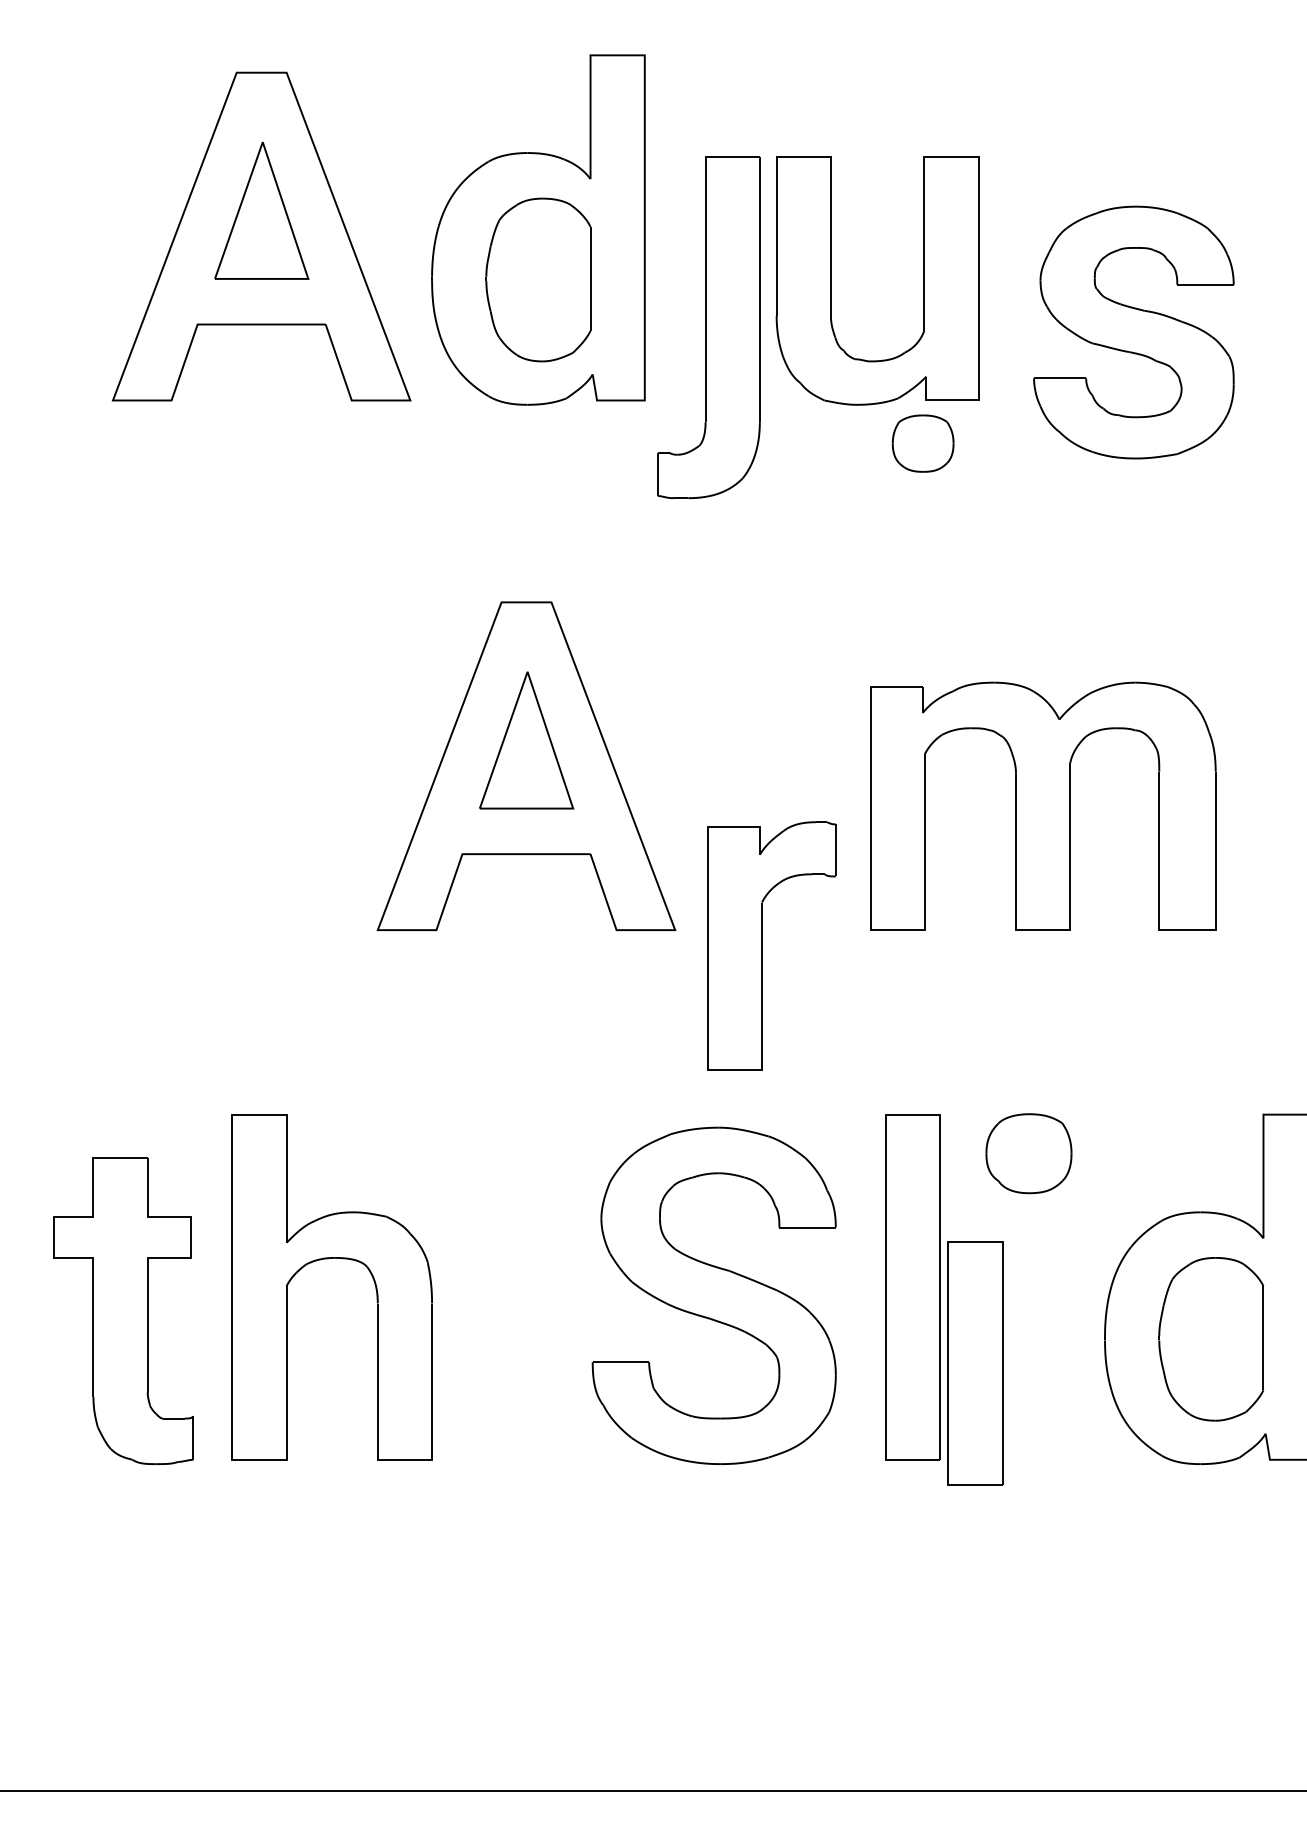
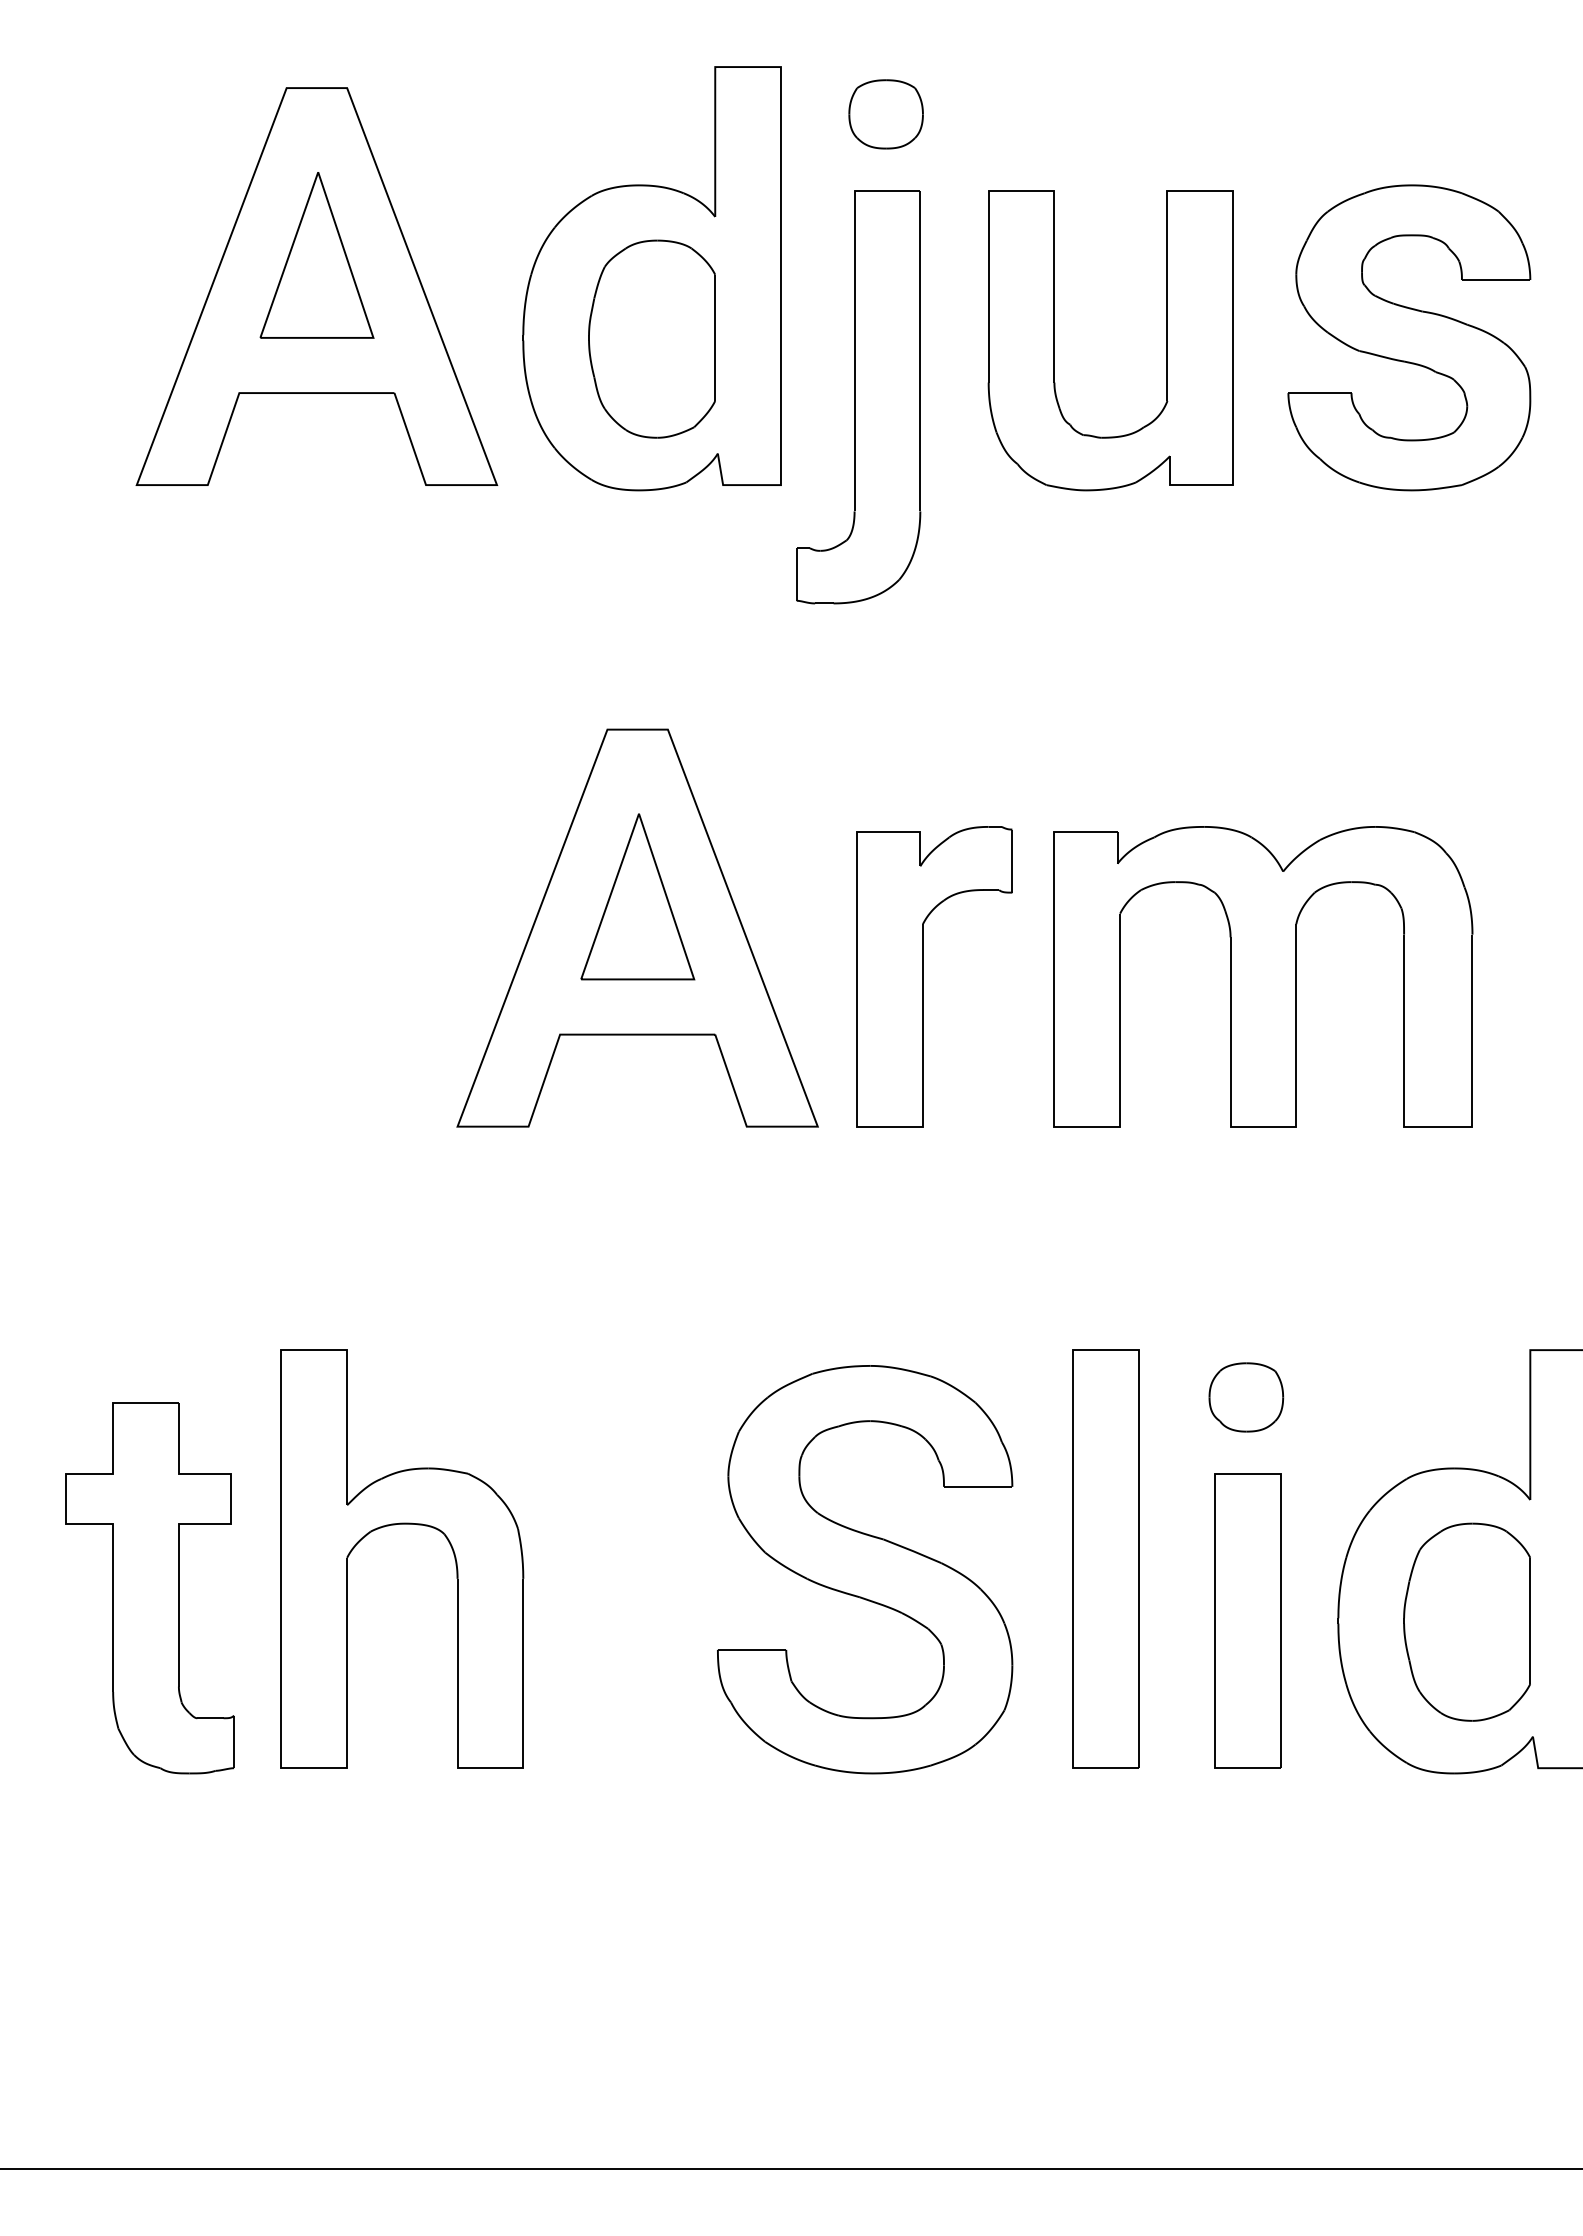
part: (831, 281) -> (1054, 340), moved
part: (1133, 332) -> (1409, 337), moved
part: (922, 443) -> (885, 114), moved
part: (762, 945) -> (923, 976), moved
part: (1029, 1153) -> (1246, 1397), size x0.71
part: (975, 1363) -> (1247, 1620), moved

